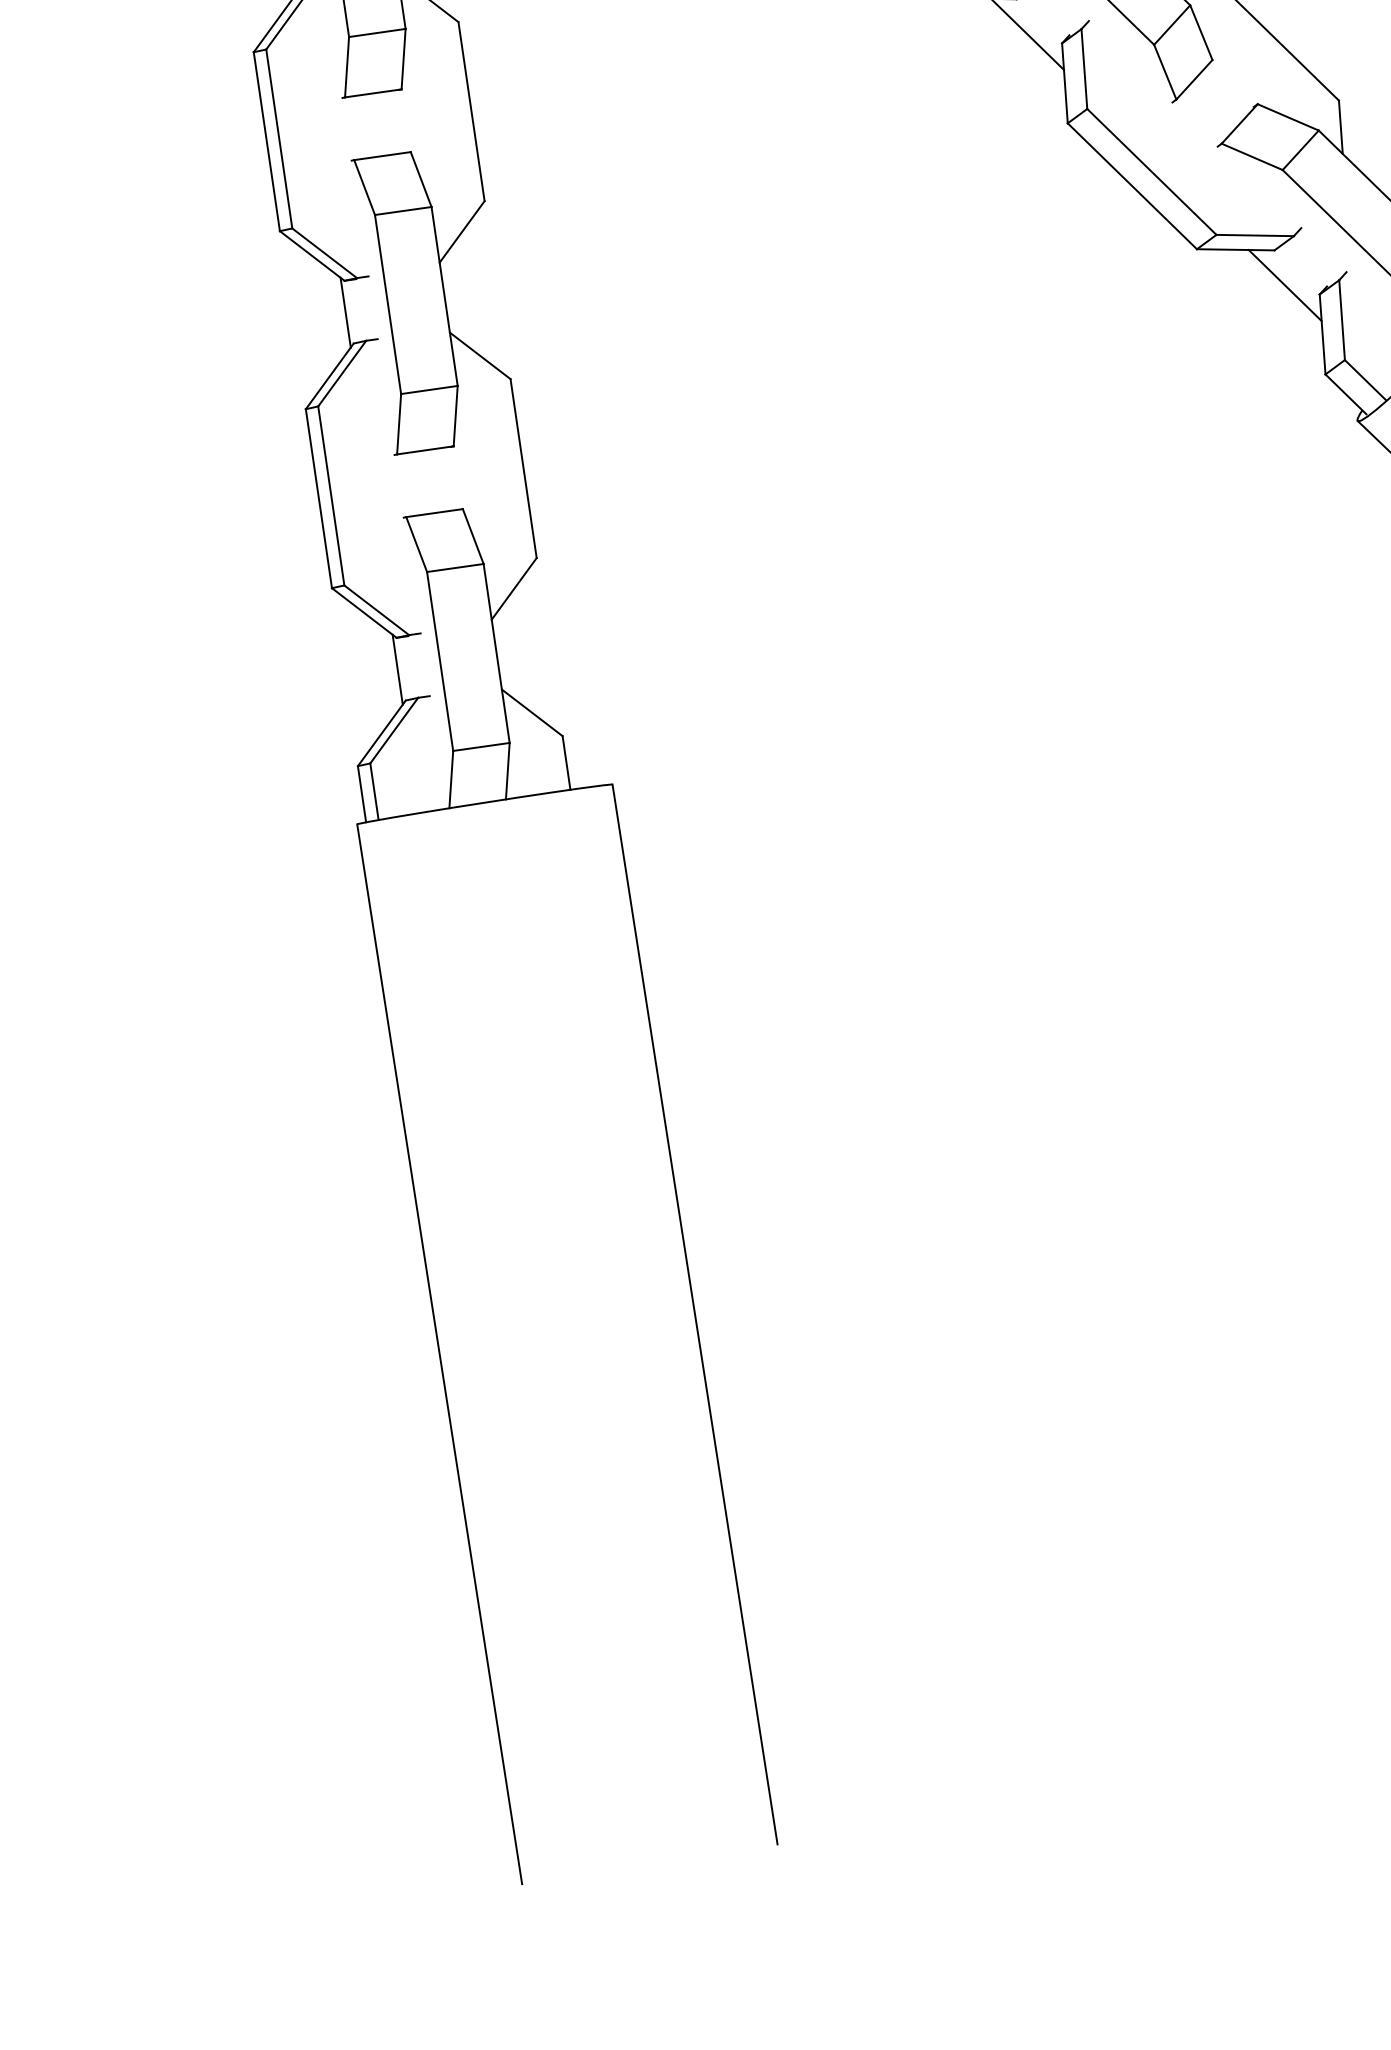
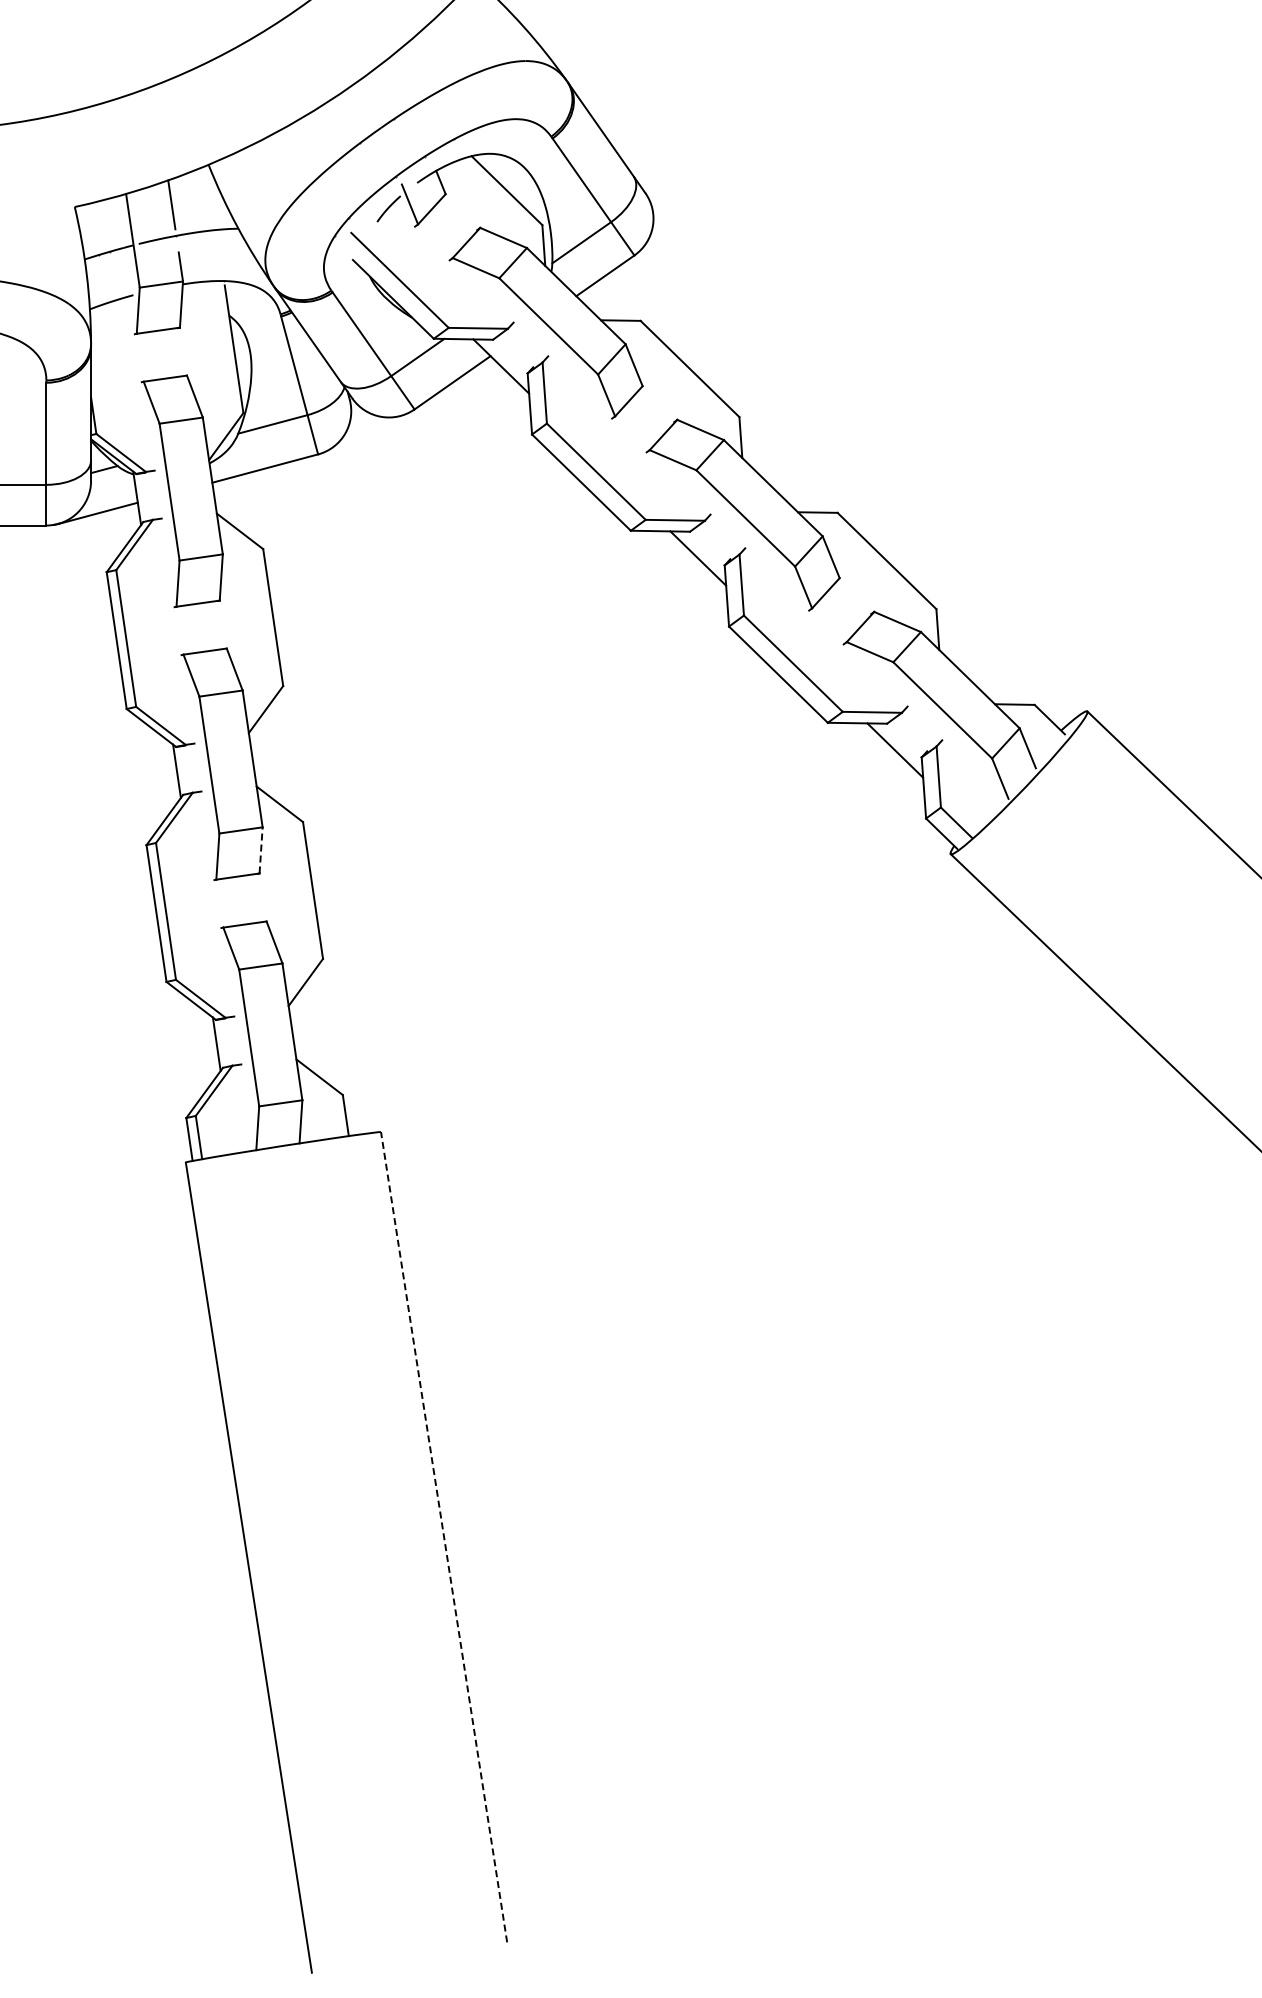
line: (456, 414) -> (261, 849), solid -> dashed
line: (695, 1313) -> (444, 1536), solid -> dashed

